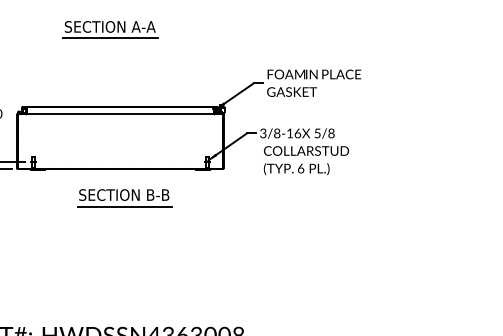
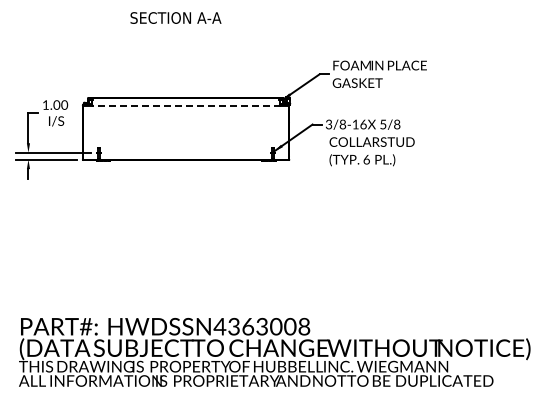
line: (109, 38) -> (175, 29), removed
line: (119, 114) -> (185, 105), solid -> dashed
part: (123, 198) -> (189, 189), removed

